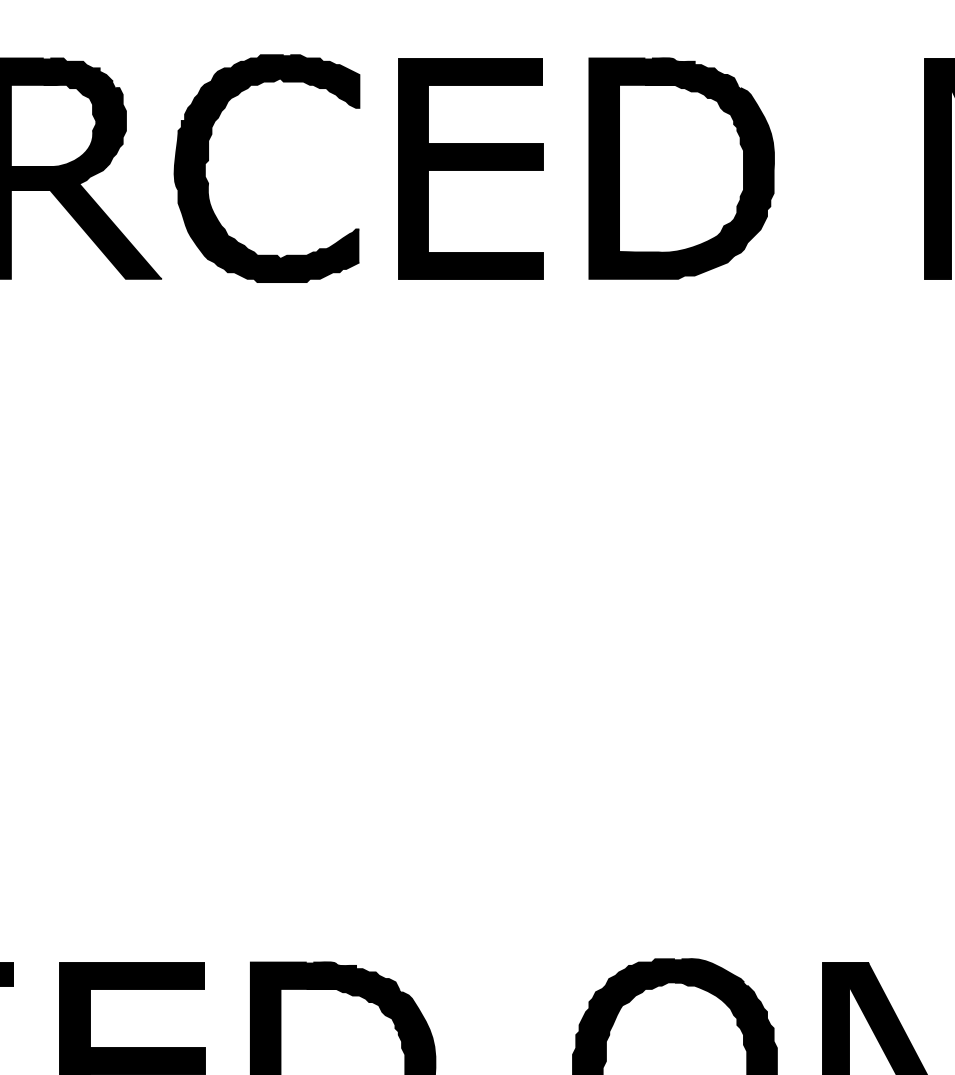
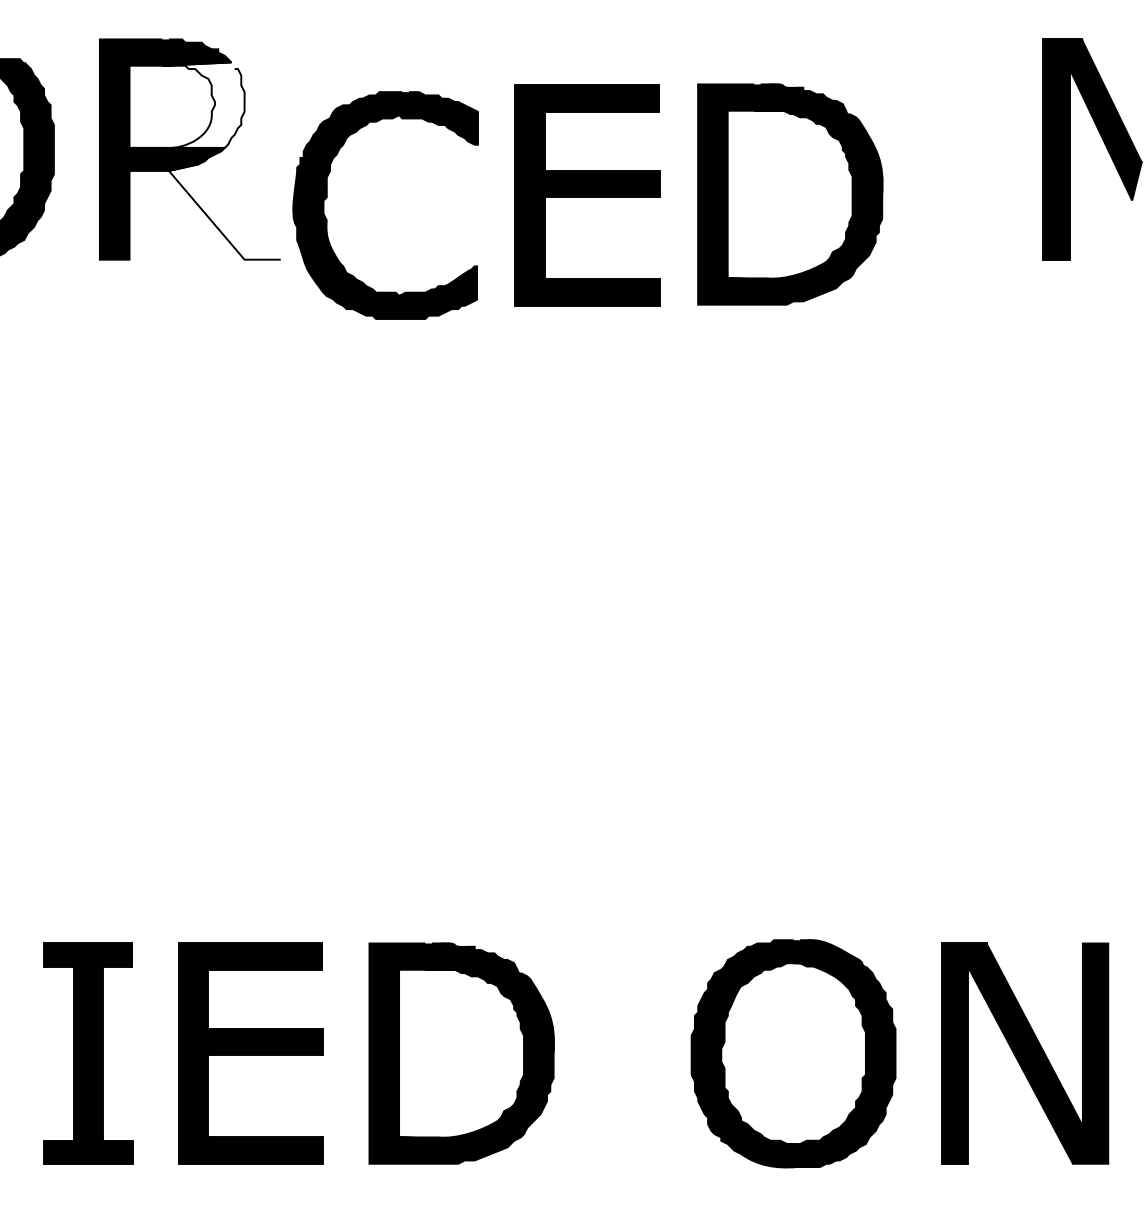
fill: (67, 124) -> (186, 105), removed
part: (208, 160) -> (327, 197), moved
part: (470, 168) -> (587, 195), moved
part: (681, 168) -> (790, 194), moved
fill: (105, 230) -> (224, 211), removed

